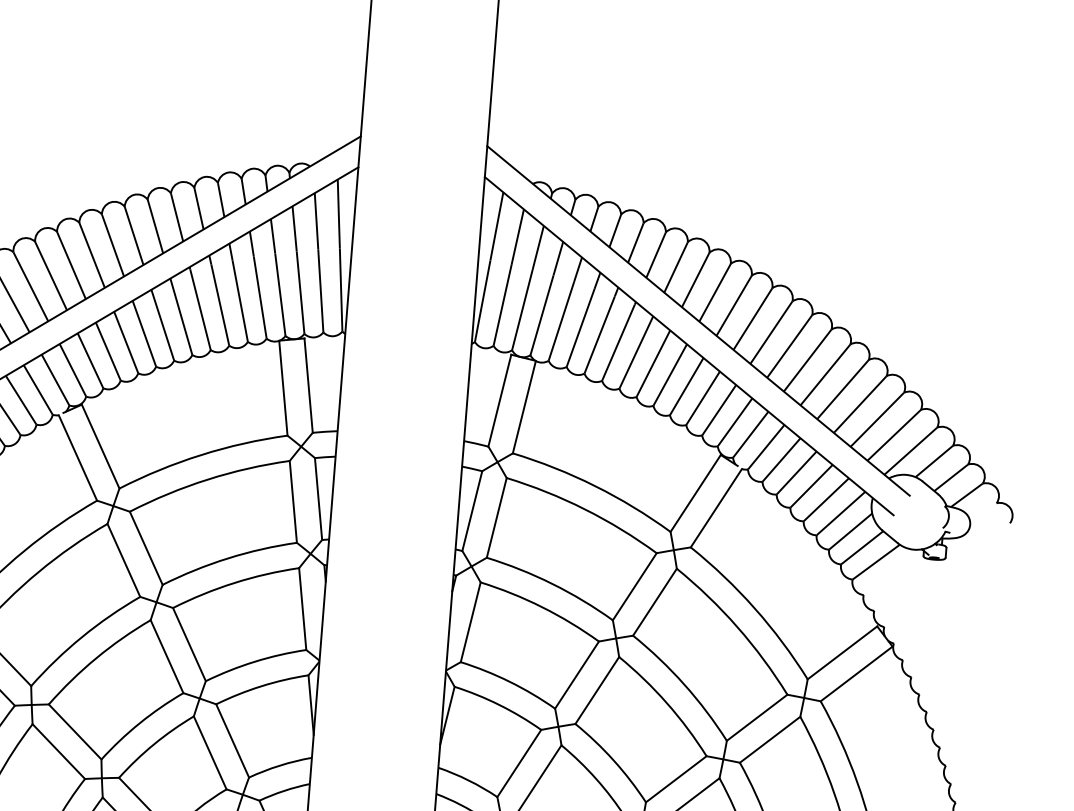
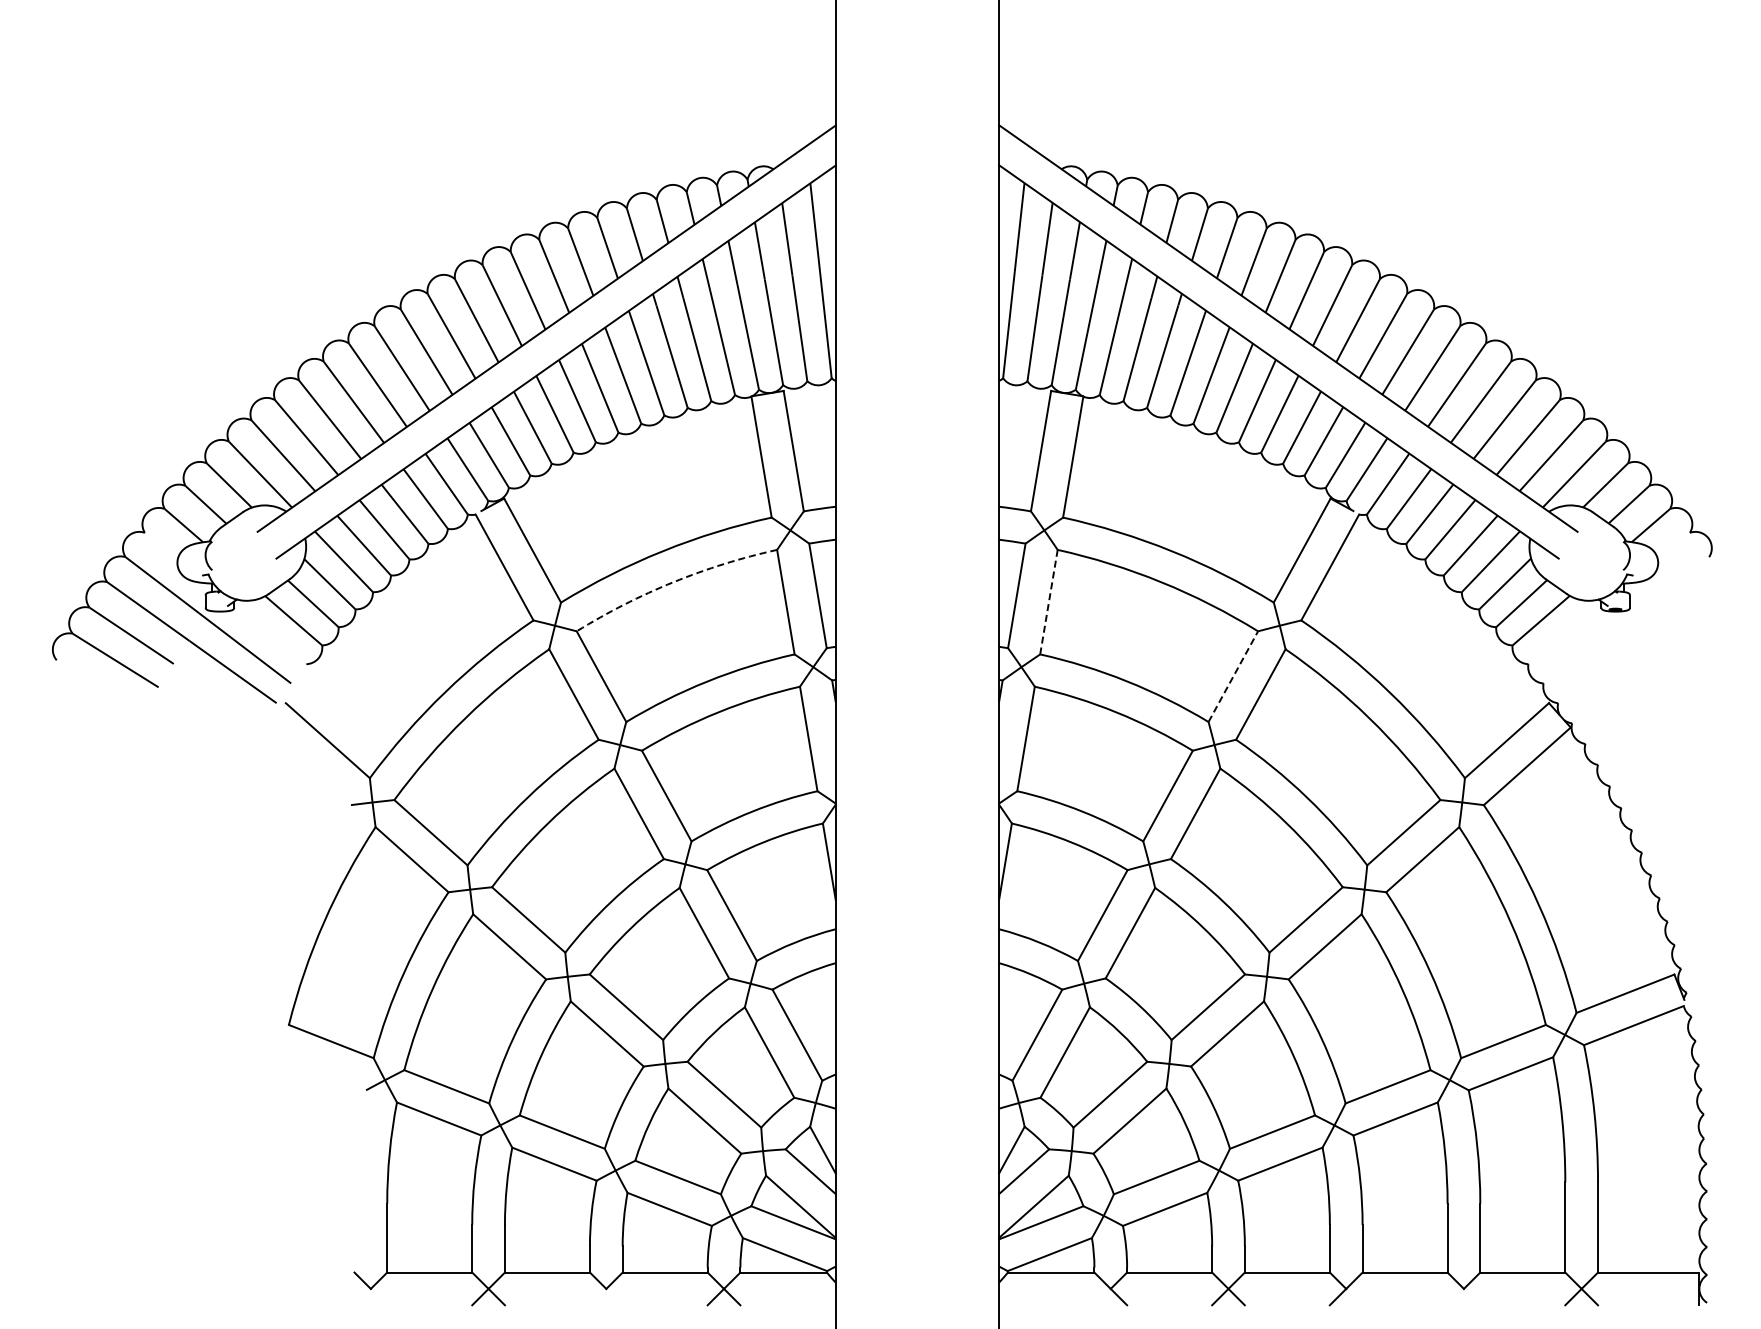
arc: (207, 479) -> (673, 582), solid -> dashed
line: (496, 518) -> (1048, 602), solid -> dashed
line: (634, 586) -> (1233, 676), solid -> dashed

